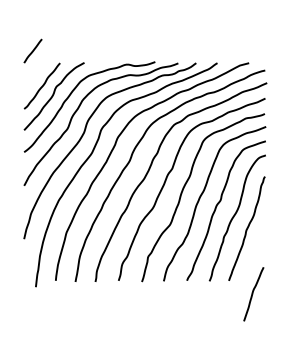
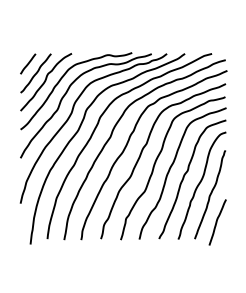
line: (32, 50) -> (27, 63), moved
curve: (253, 294) -> (217, 222), moved

